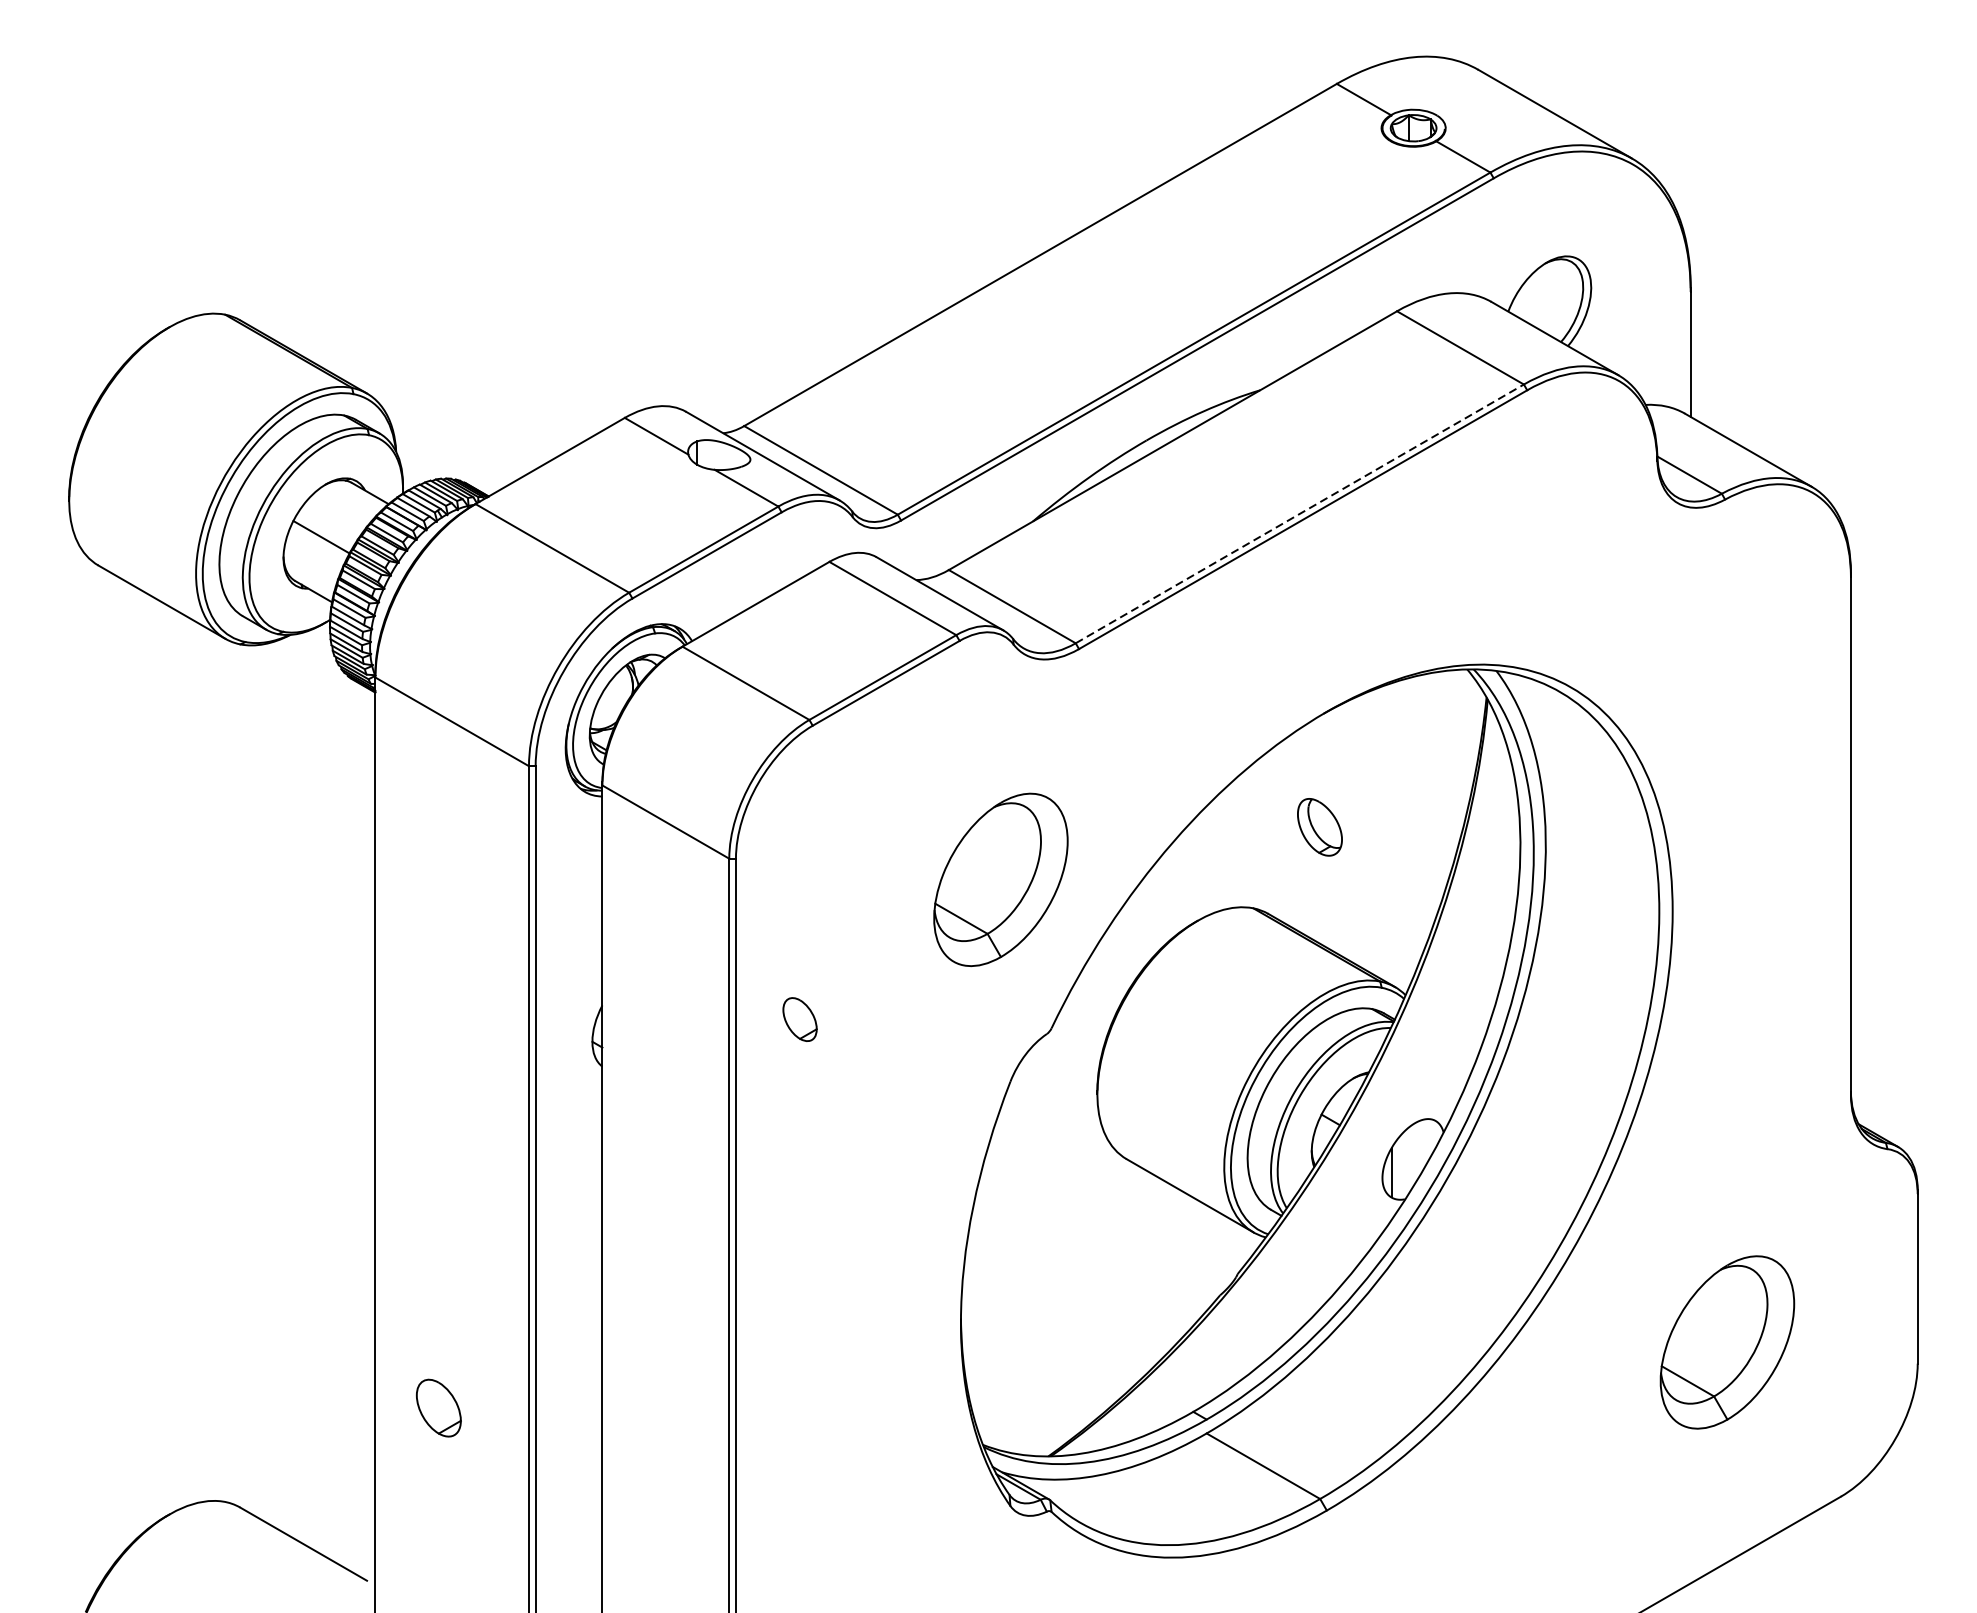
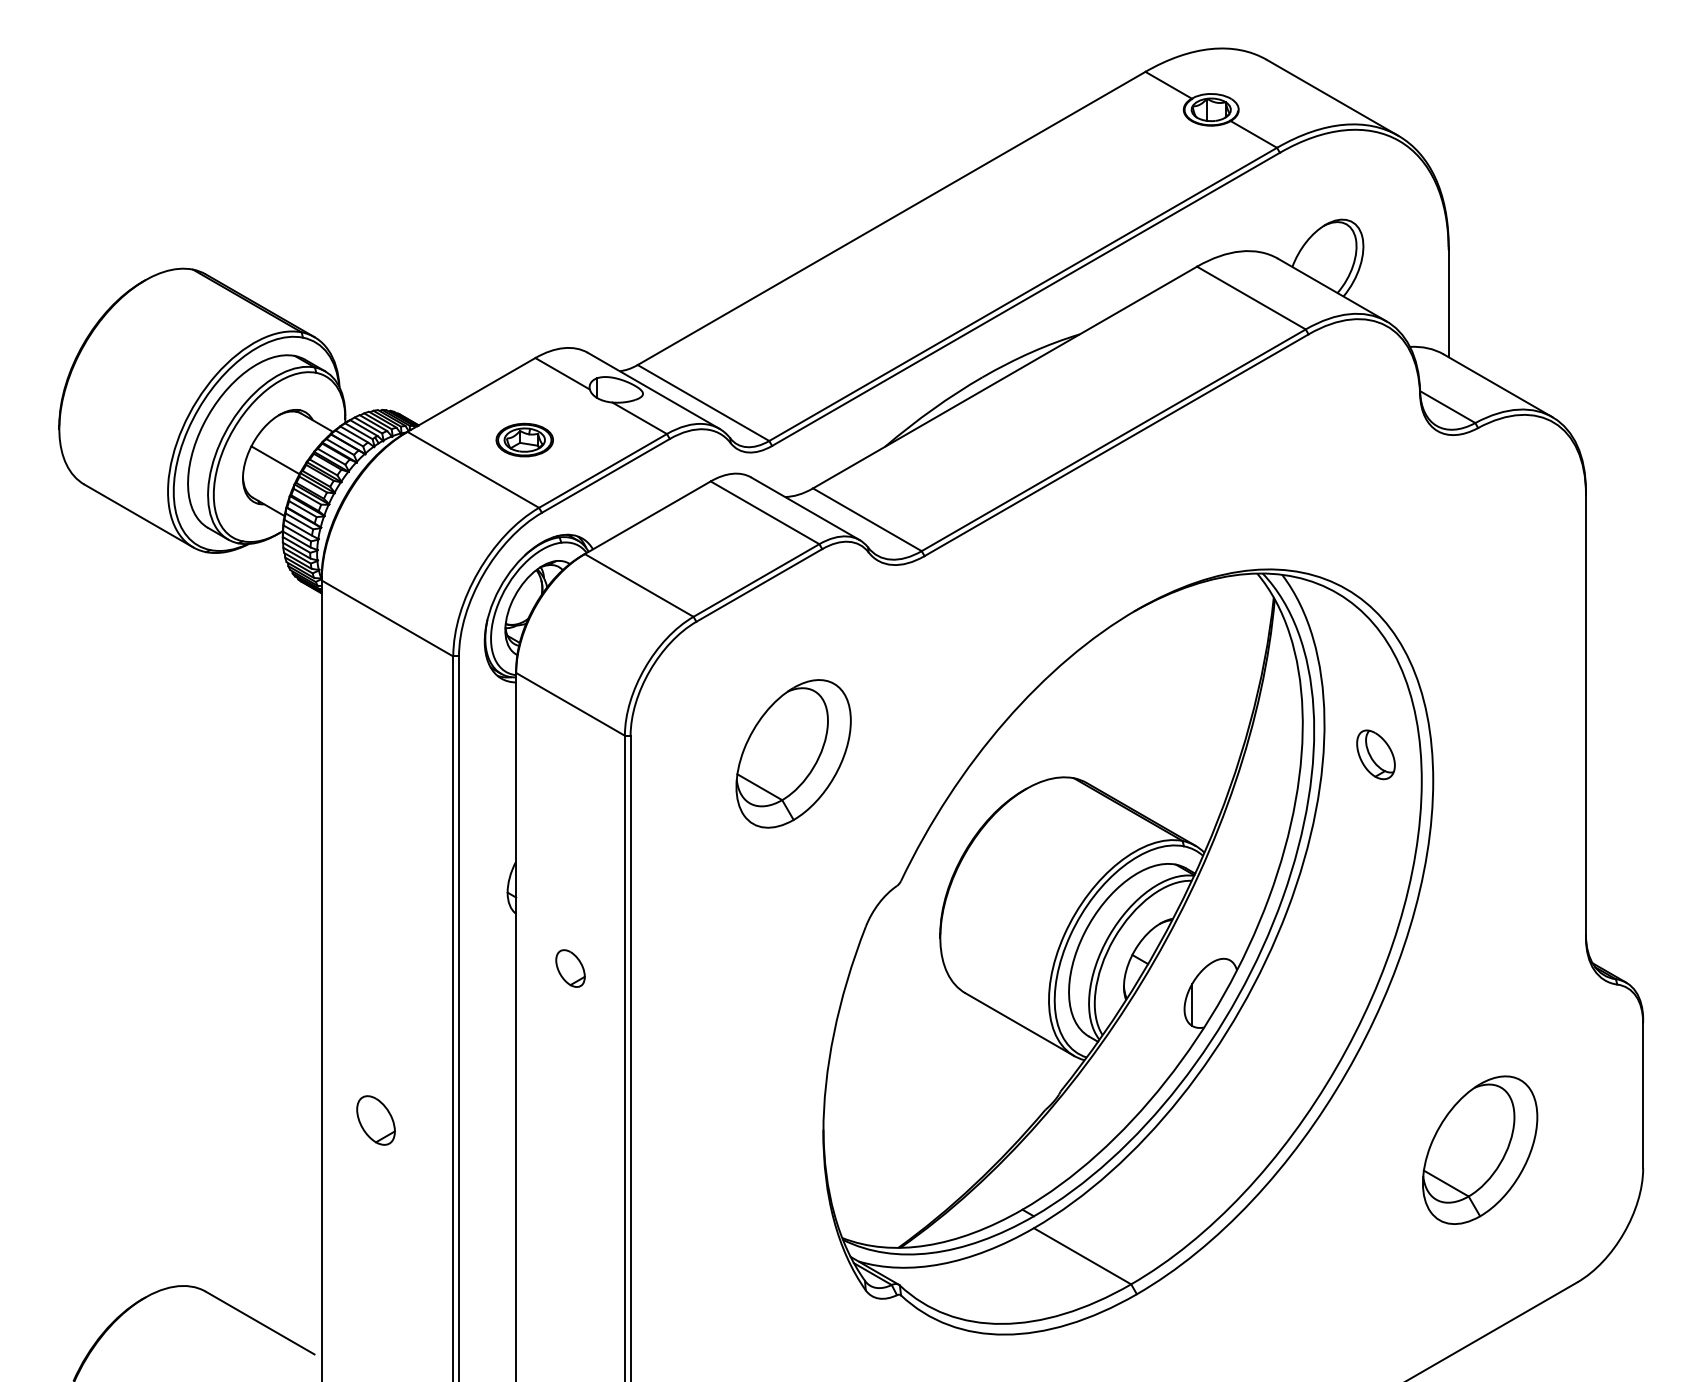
part: (612, 512) -> (524, 439), added
line: (1299, 514) -> (1113, 440), dashed -> solid
part: (1319, 826) -> (1375, 754), moved
part: (1000, 879) -> (793, 753), moved
part: (800, 1019) -> (570, 968), moved
part: (438, 1408) -> (375, 1120), moved

